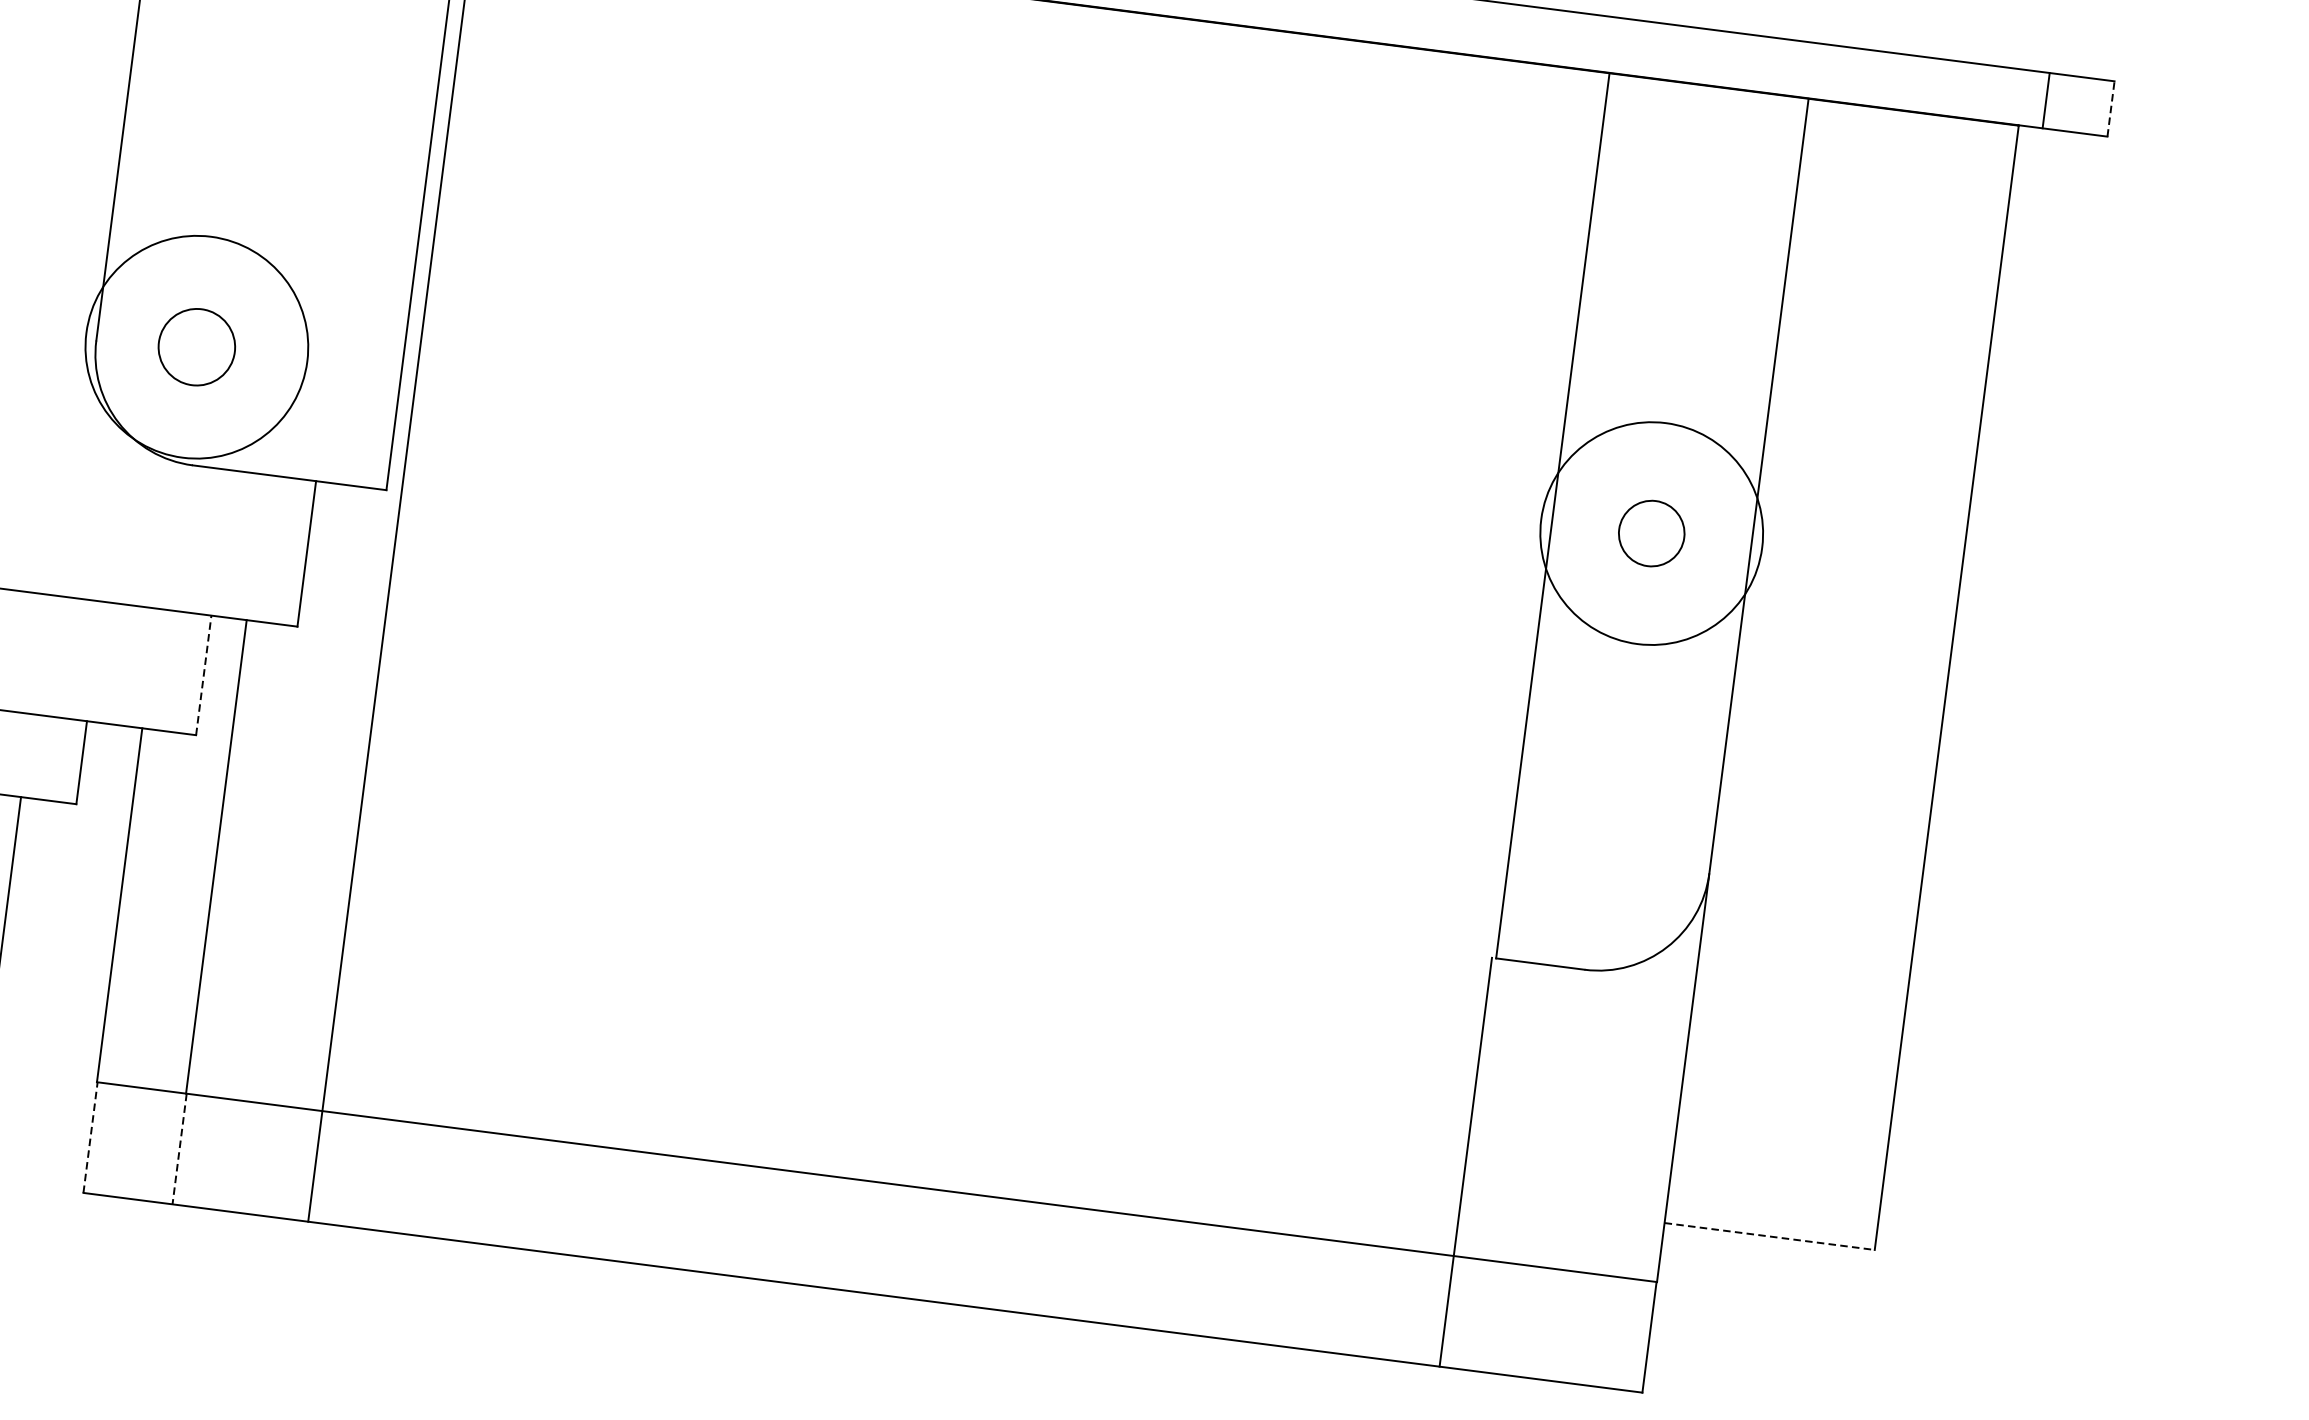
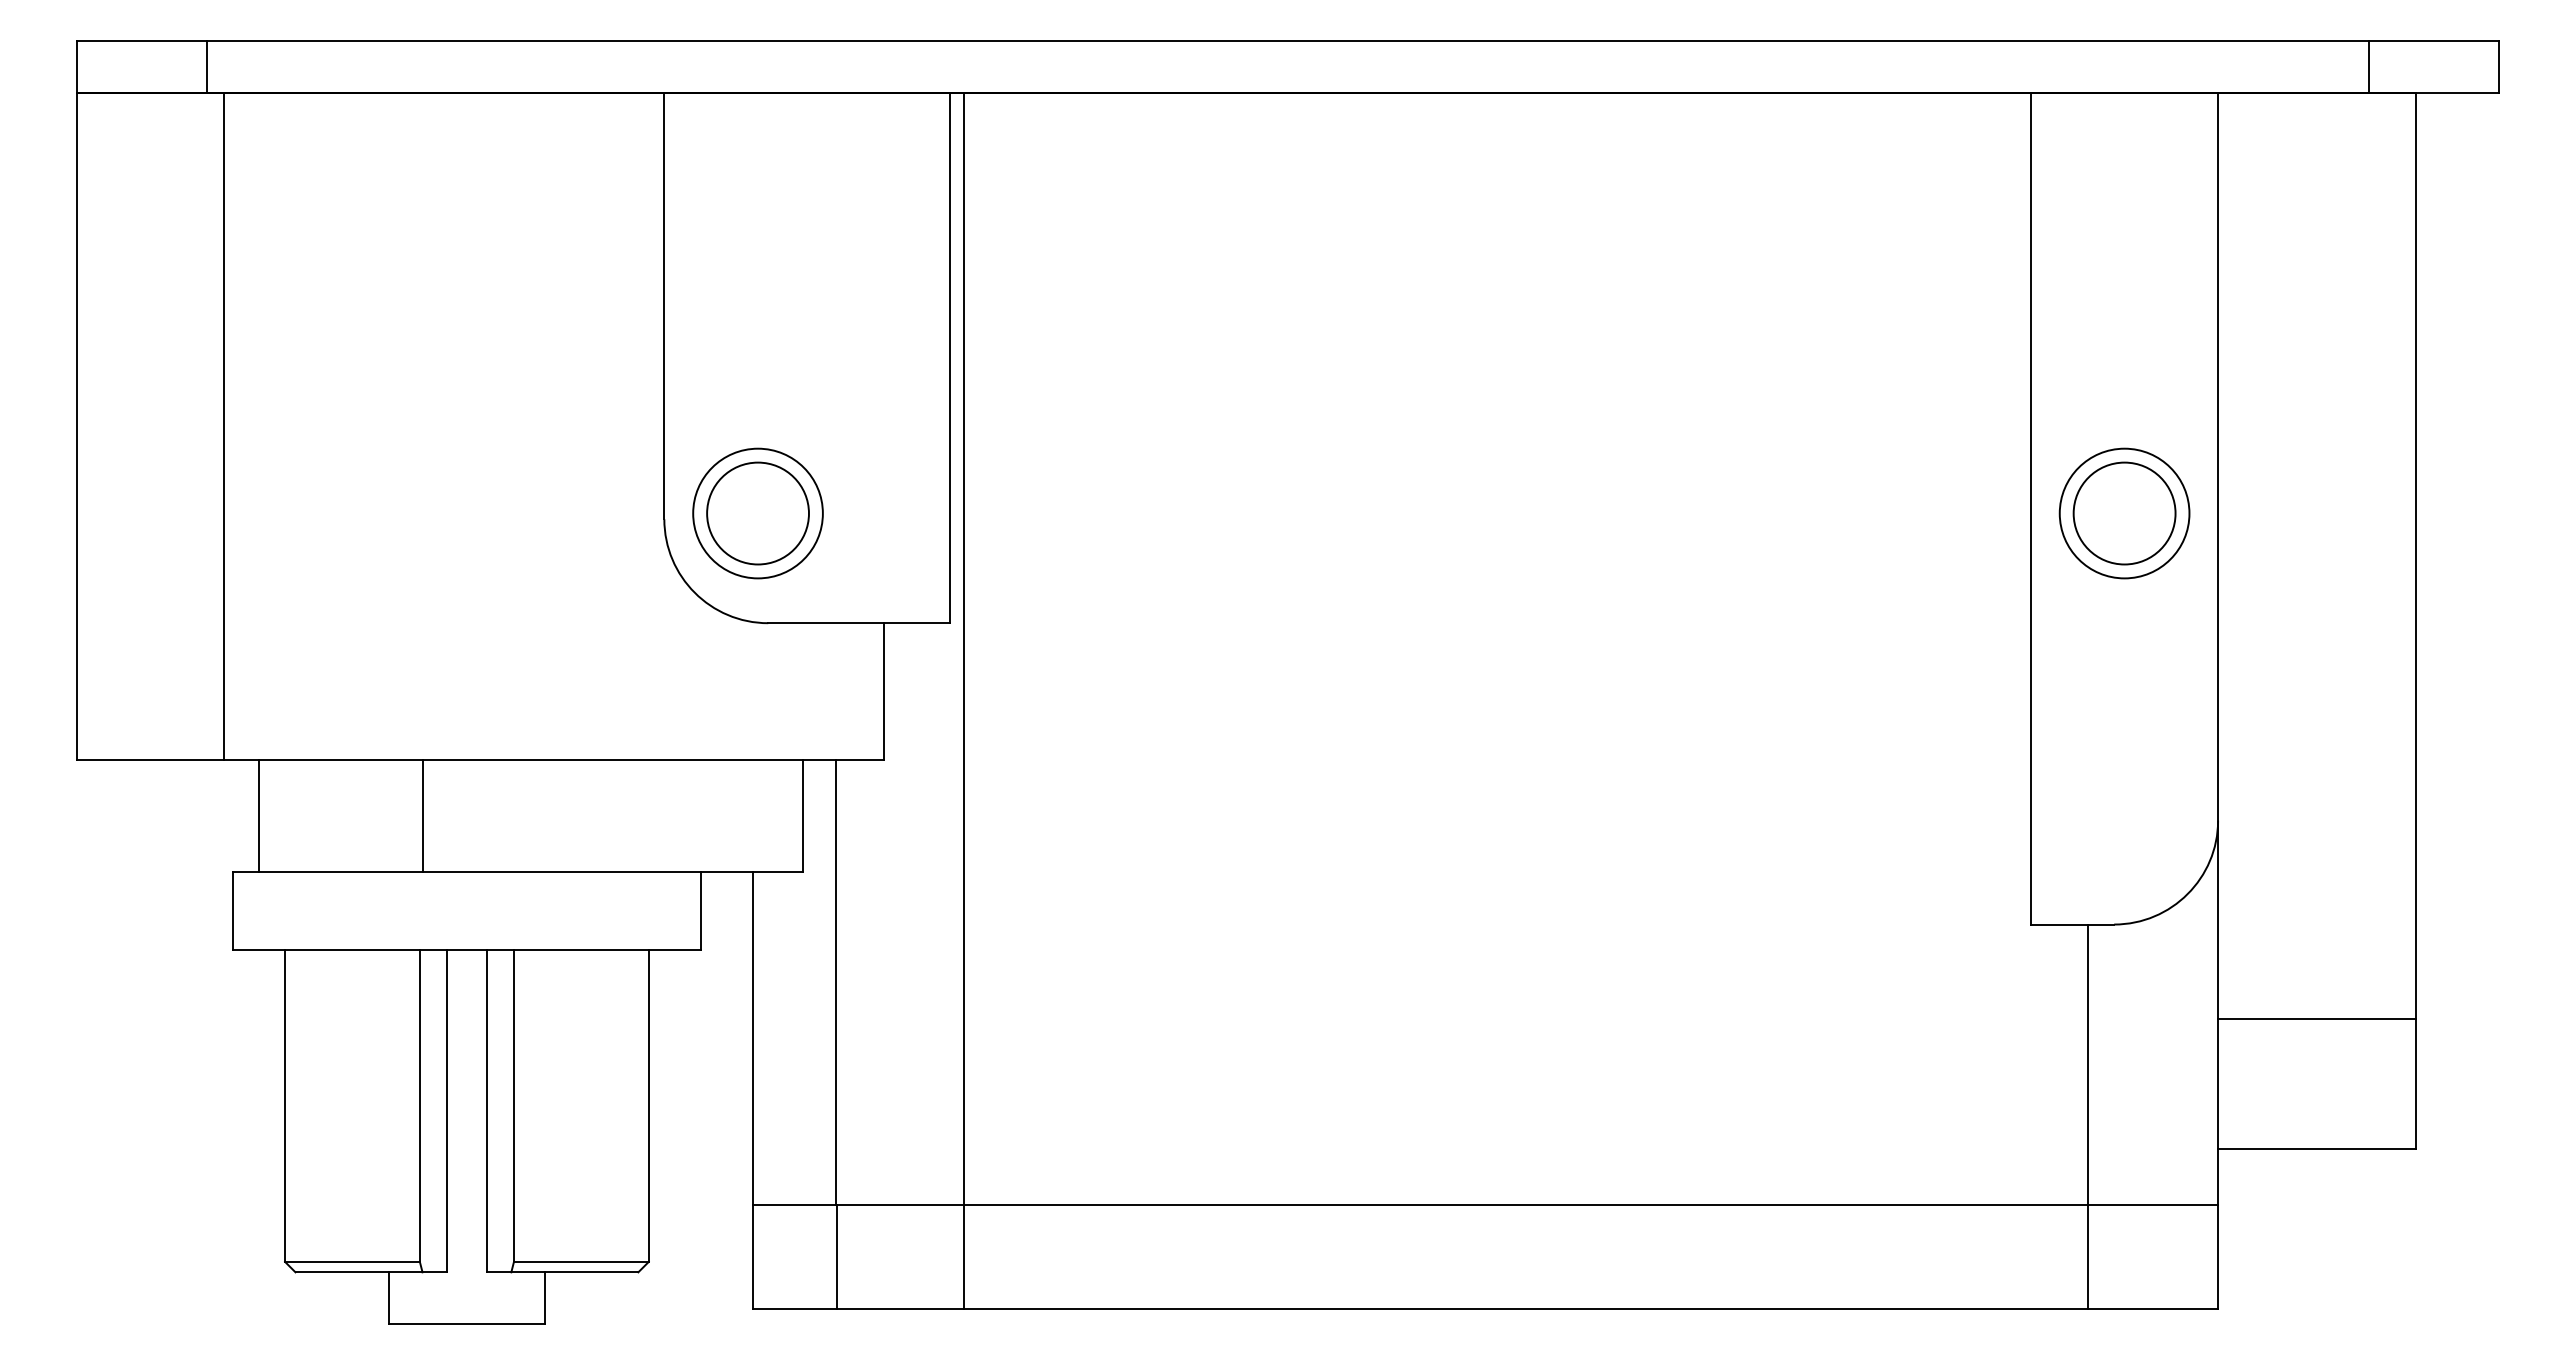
line: (2045, 100) -> (2368, 66), moved
line: (2110, 108) -> (2498, 66), dashed -> solid
circle: (196, 347) -> (757, 513), size x0.62
circle: (196, 347) -> (757, 513), size x1.43
circle: (1651, 533) -> (2124, 513), size x0.62
circle: (1651, 533) -> (2124, 513), size x1.67
line: (204, 674) -> (803, 815), dashed -> solid
line: (1787, 1098) -> (2316, 1019), added
line: (90, 1137) -> (753, 1256), dashed -> solid
line: (180, 1149) -> (837, 1256), dashed -> solid
line: (1466, 1162) -> (2088, 1116), moved
line: (1769, 1236) -> (2316, 1149), dashed -> solid

